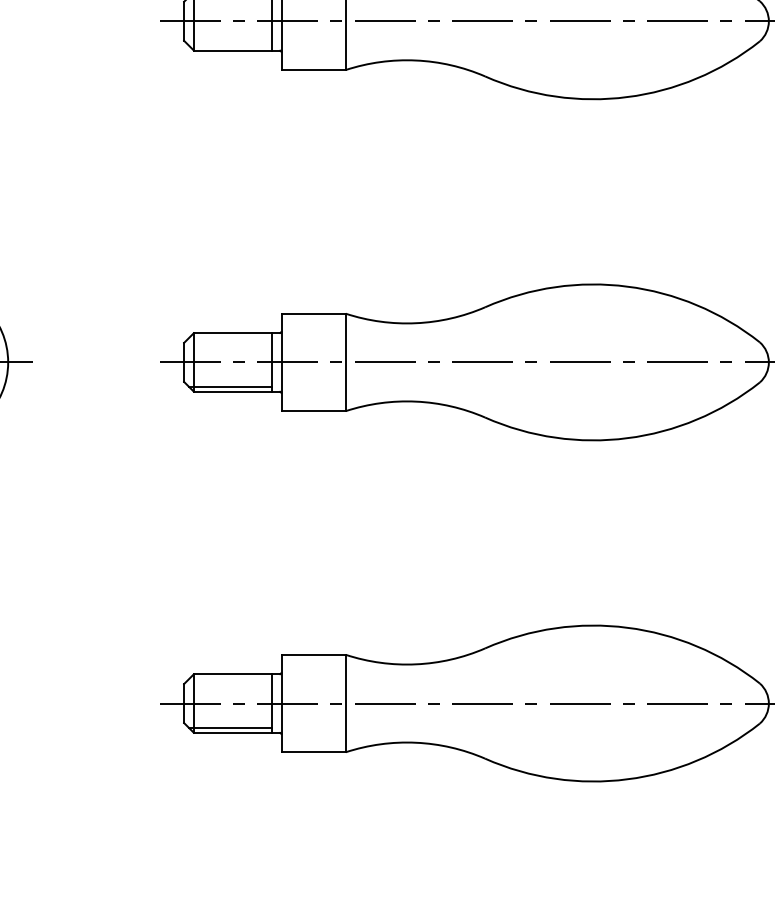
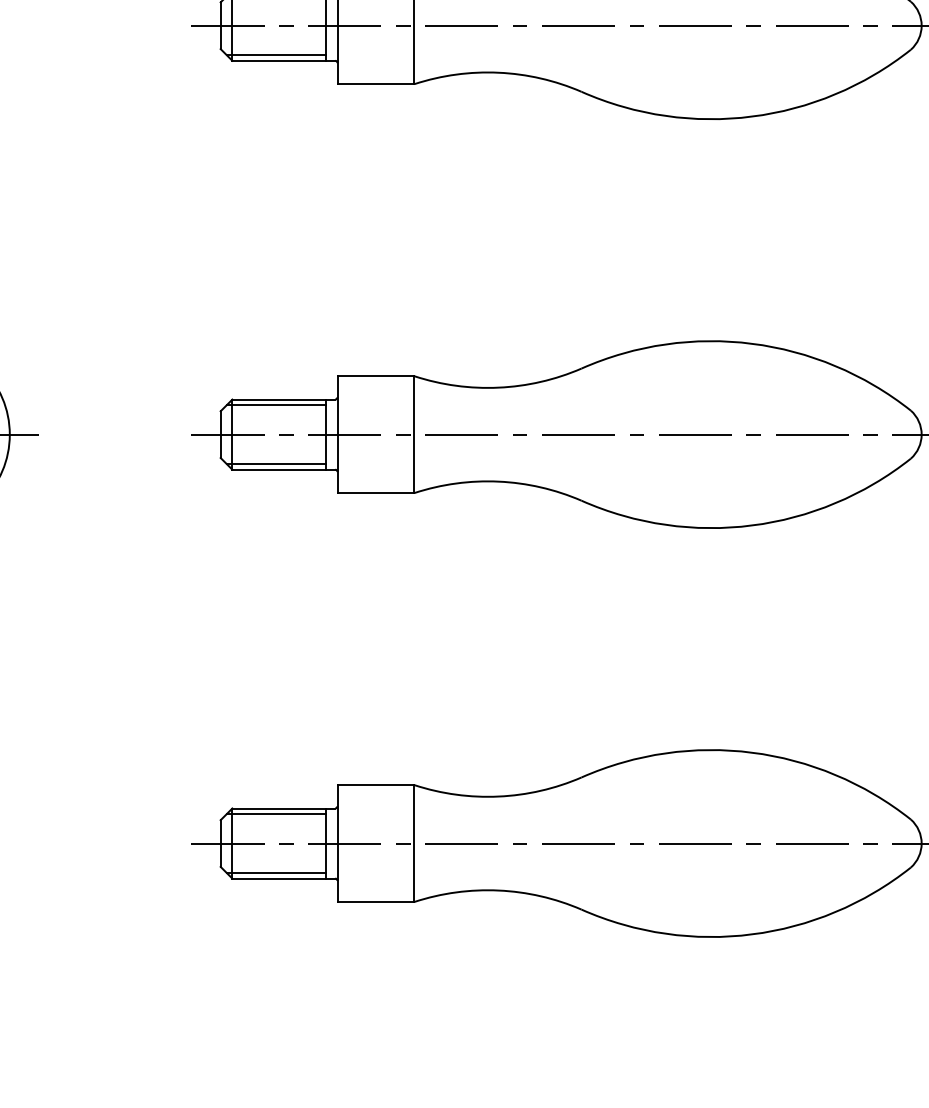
line: (230, 45) -> (276, 54), added
line: (230, 337) -> (276, 404), added
line: (230, 678) -> (276, 813), added

